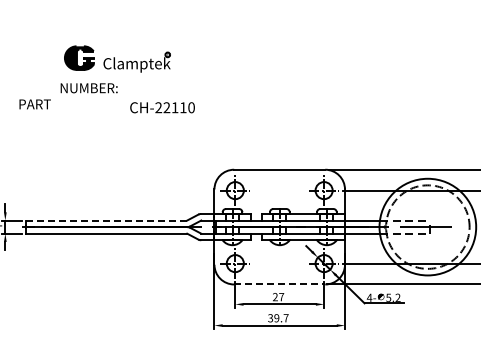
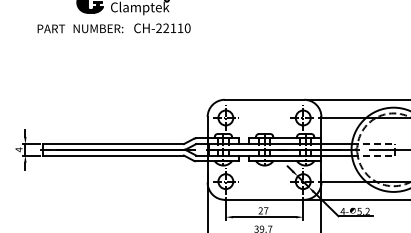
text: (34, 104) -> (50, 28), moved
text: (162, 107) -> (162, 28), moved
line: (106, 220) -> (113, 144), dashed -> solid
line: (279, 284) -> (264, 199), dashed -> solid

